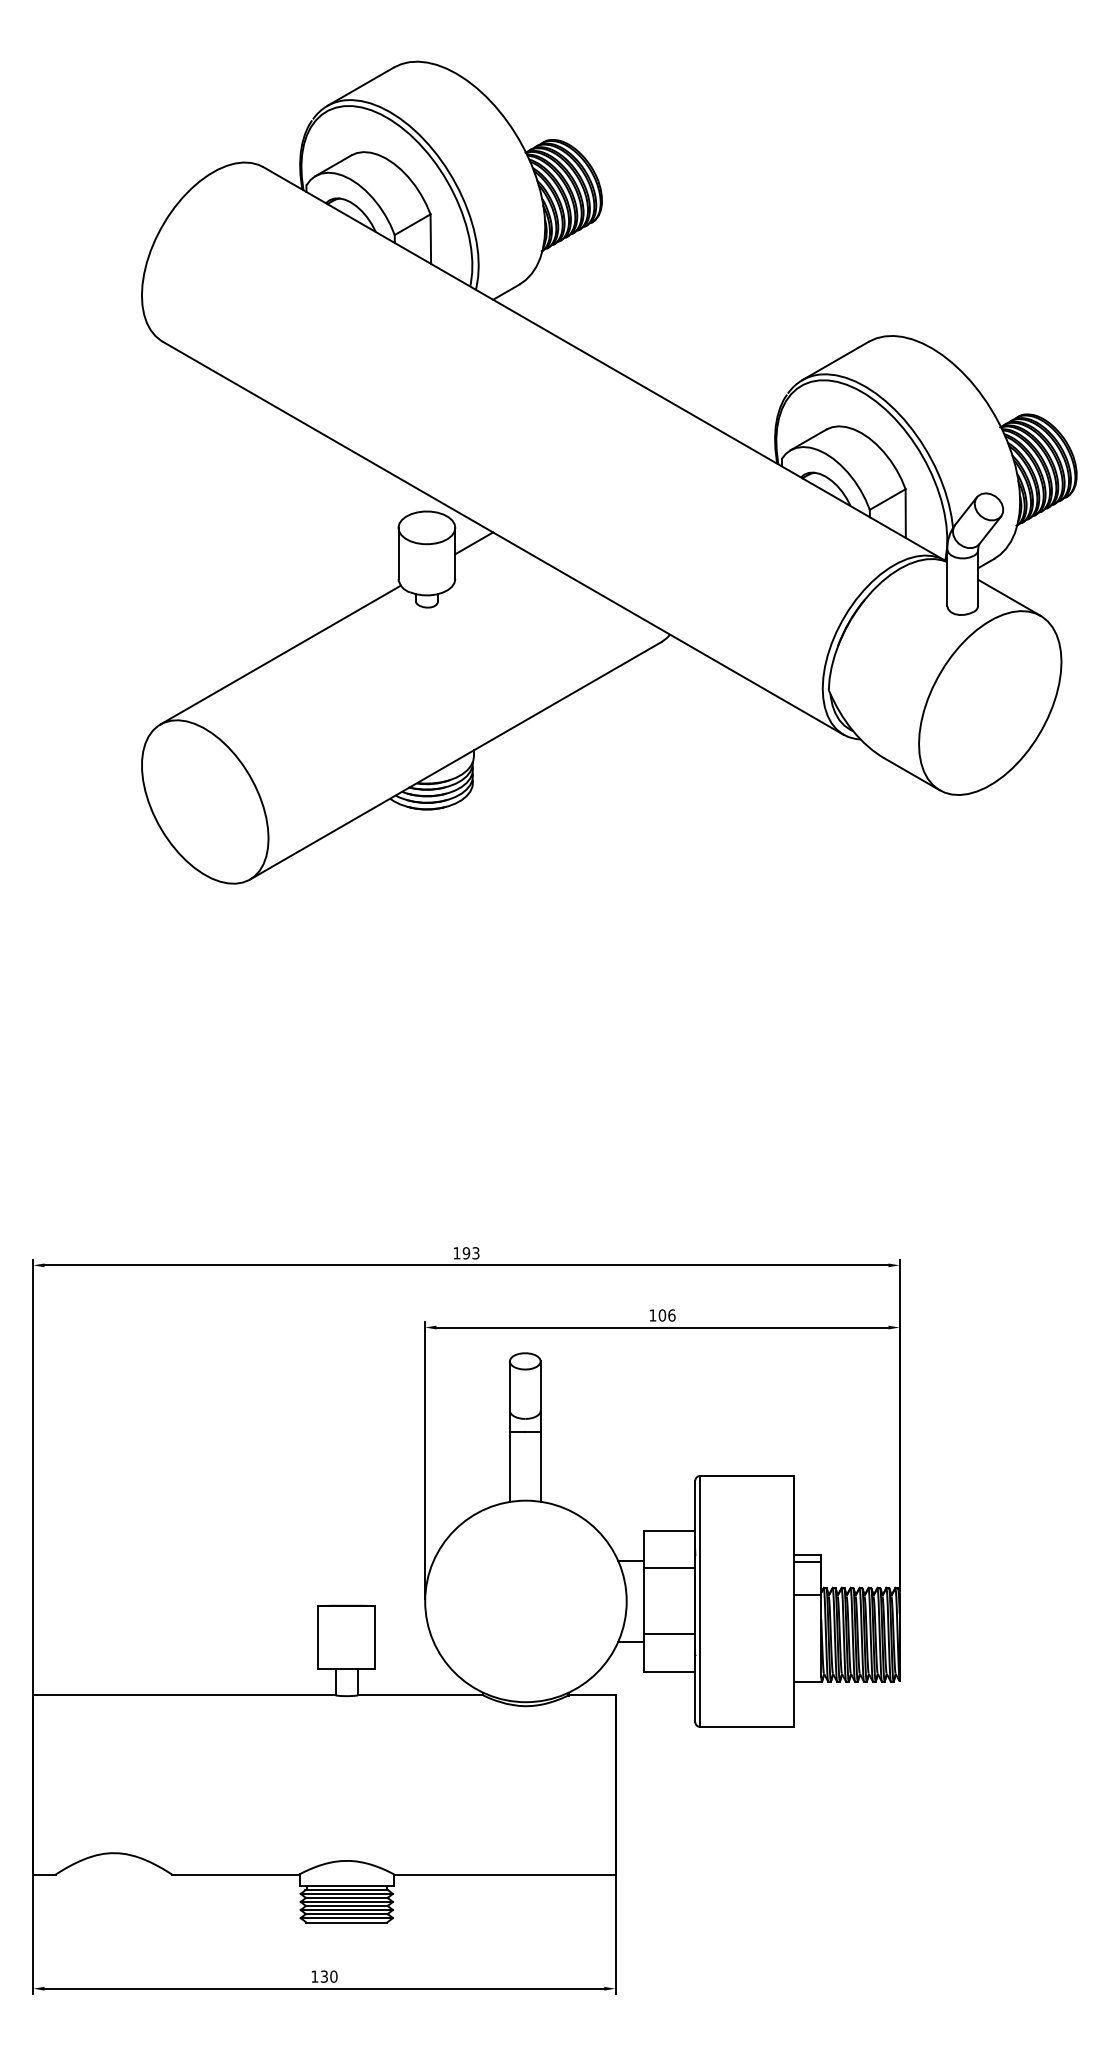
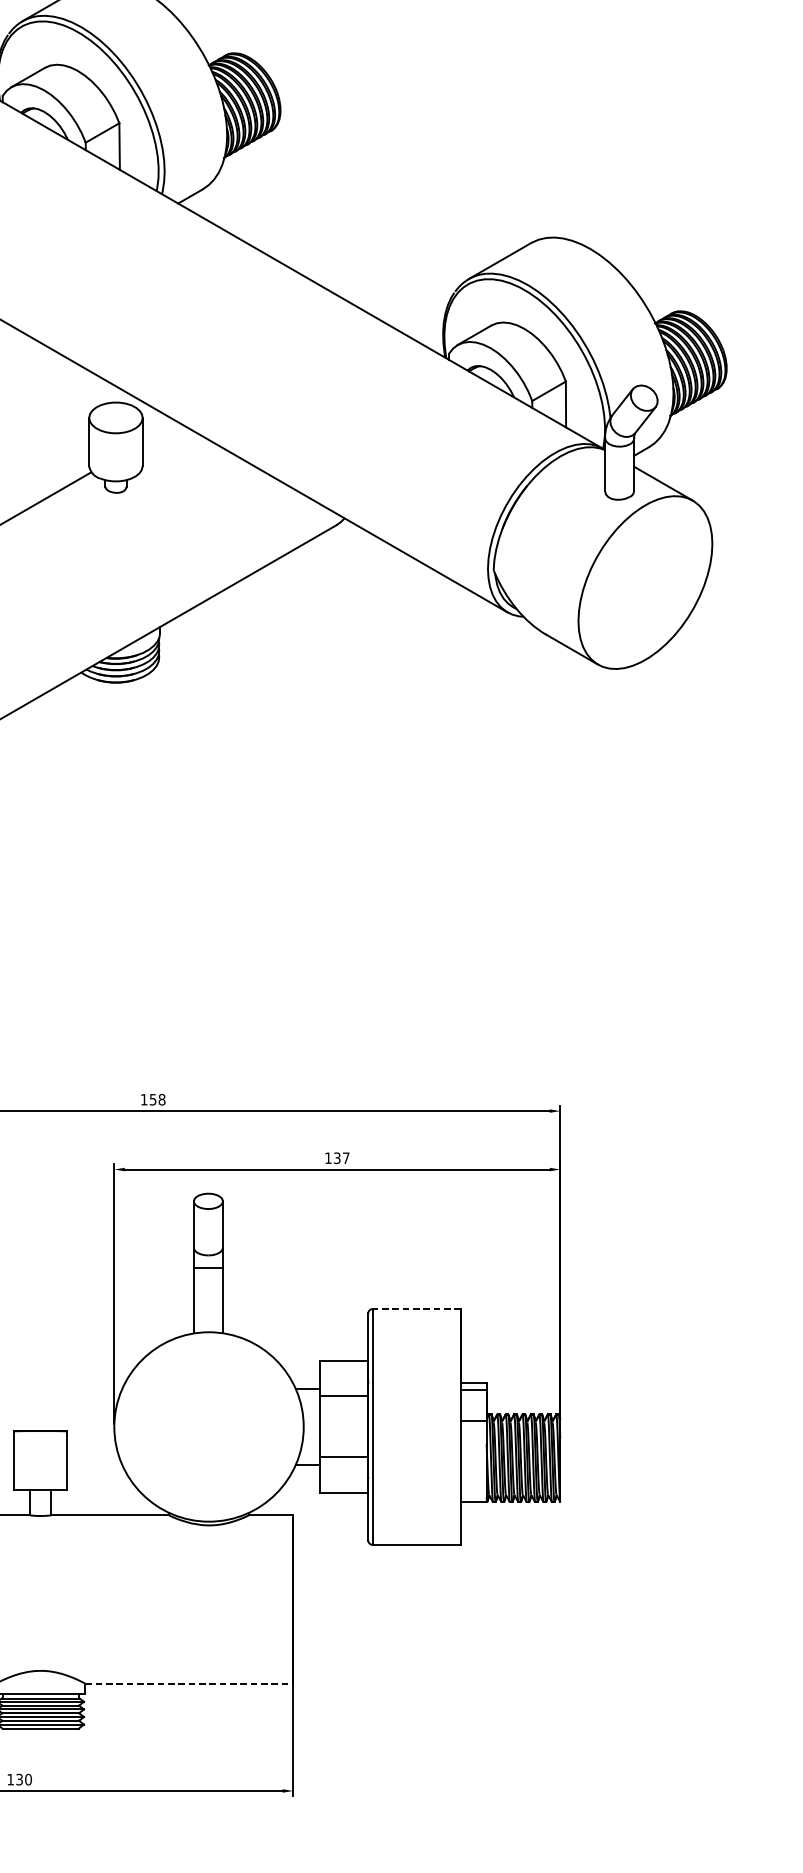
line: (474, 543) -> (160, 432), removed
text: (470, 1253) -> (156, 1099), 193 -> 158
text: (666, 1315) -> (341, 1158), 106 -> 137
line: (746, 1476) -> (416, 1309), solid -> dashed
line: (504, 1874) -> (188, 1683), solid -> dashed

